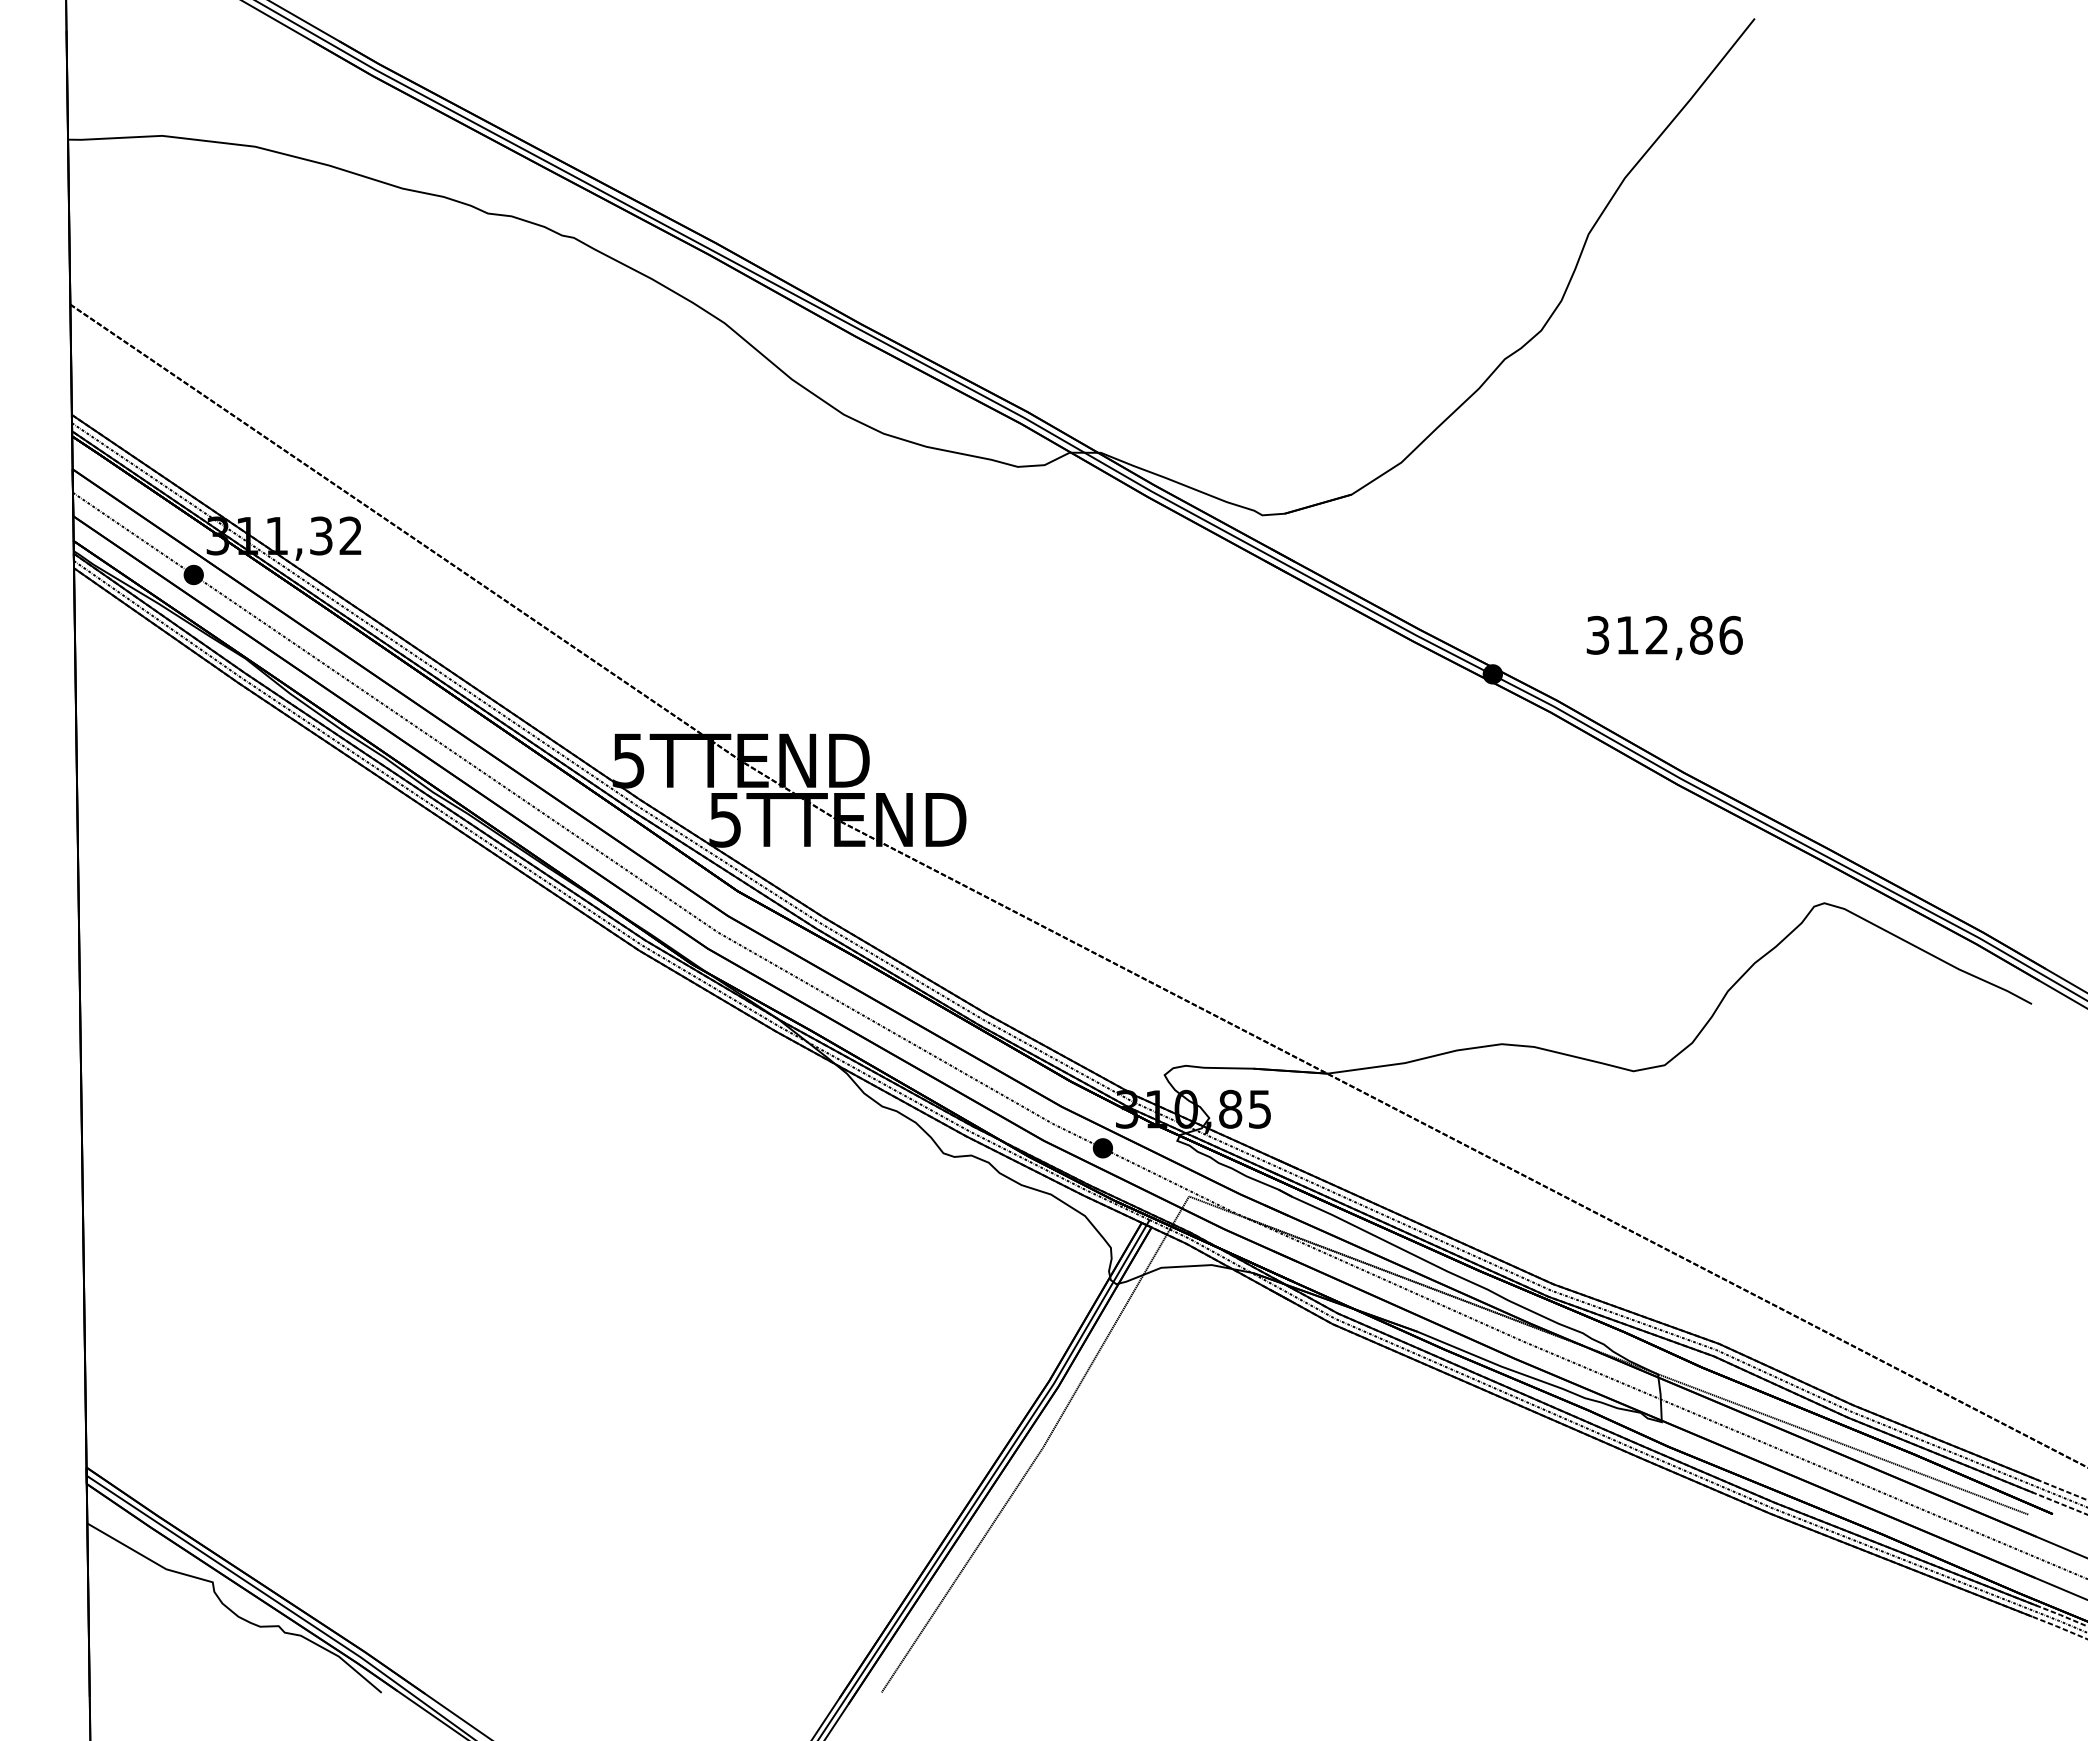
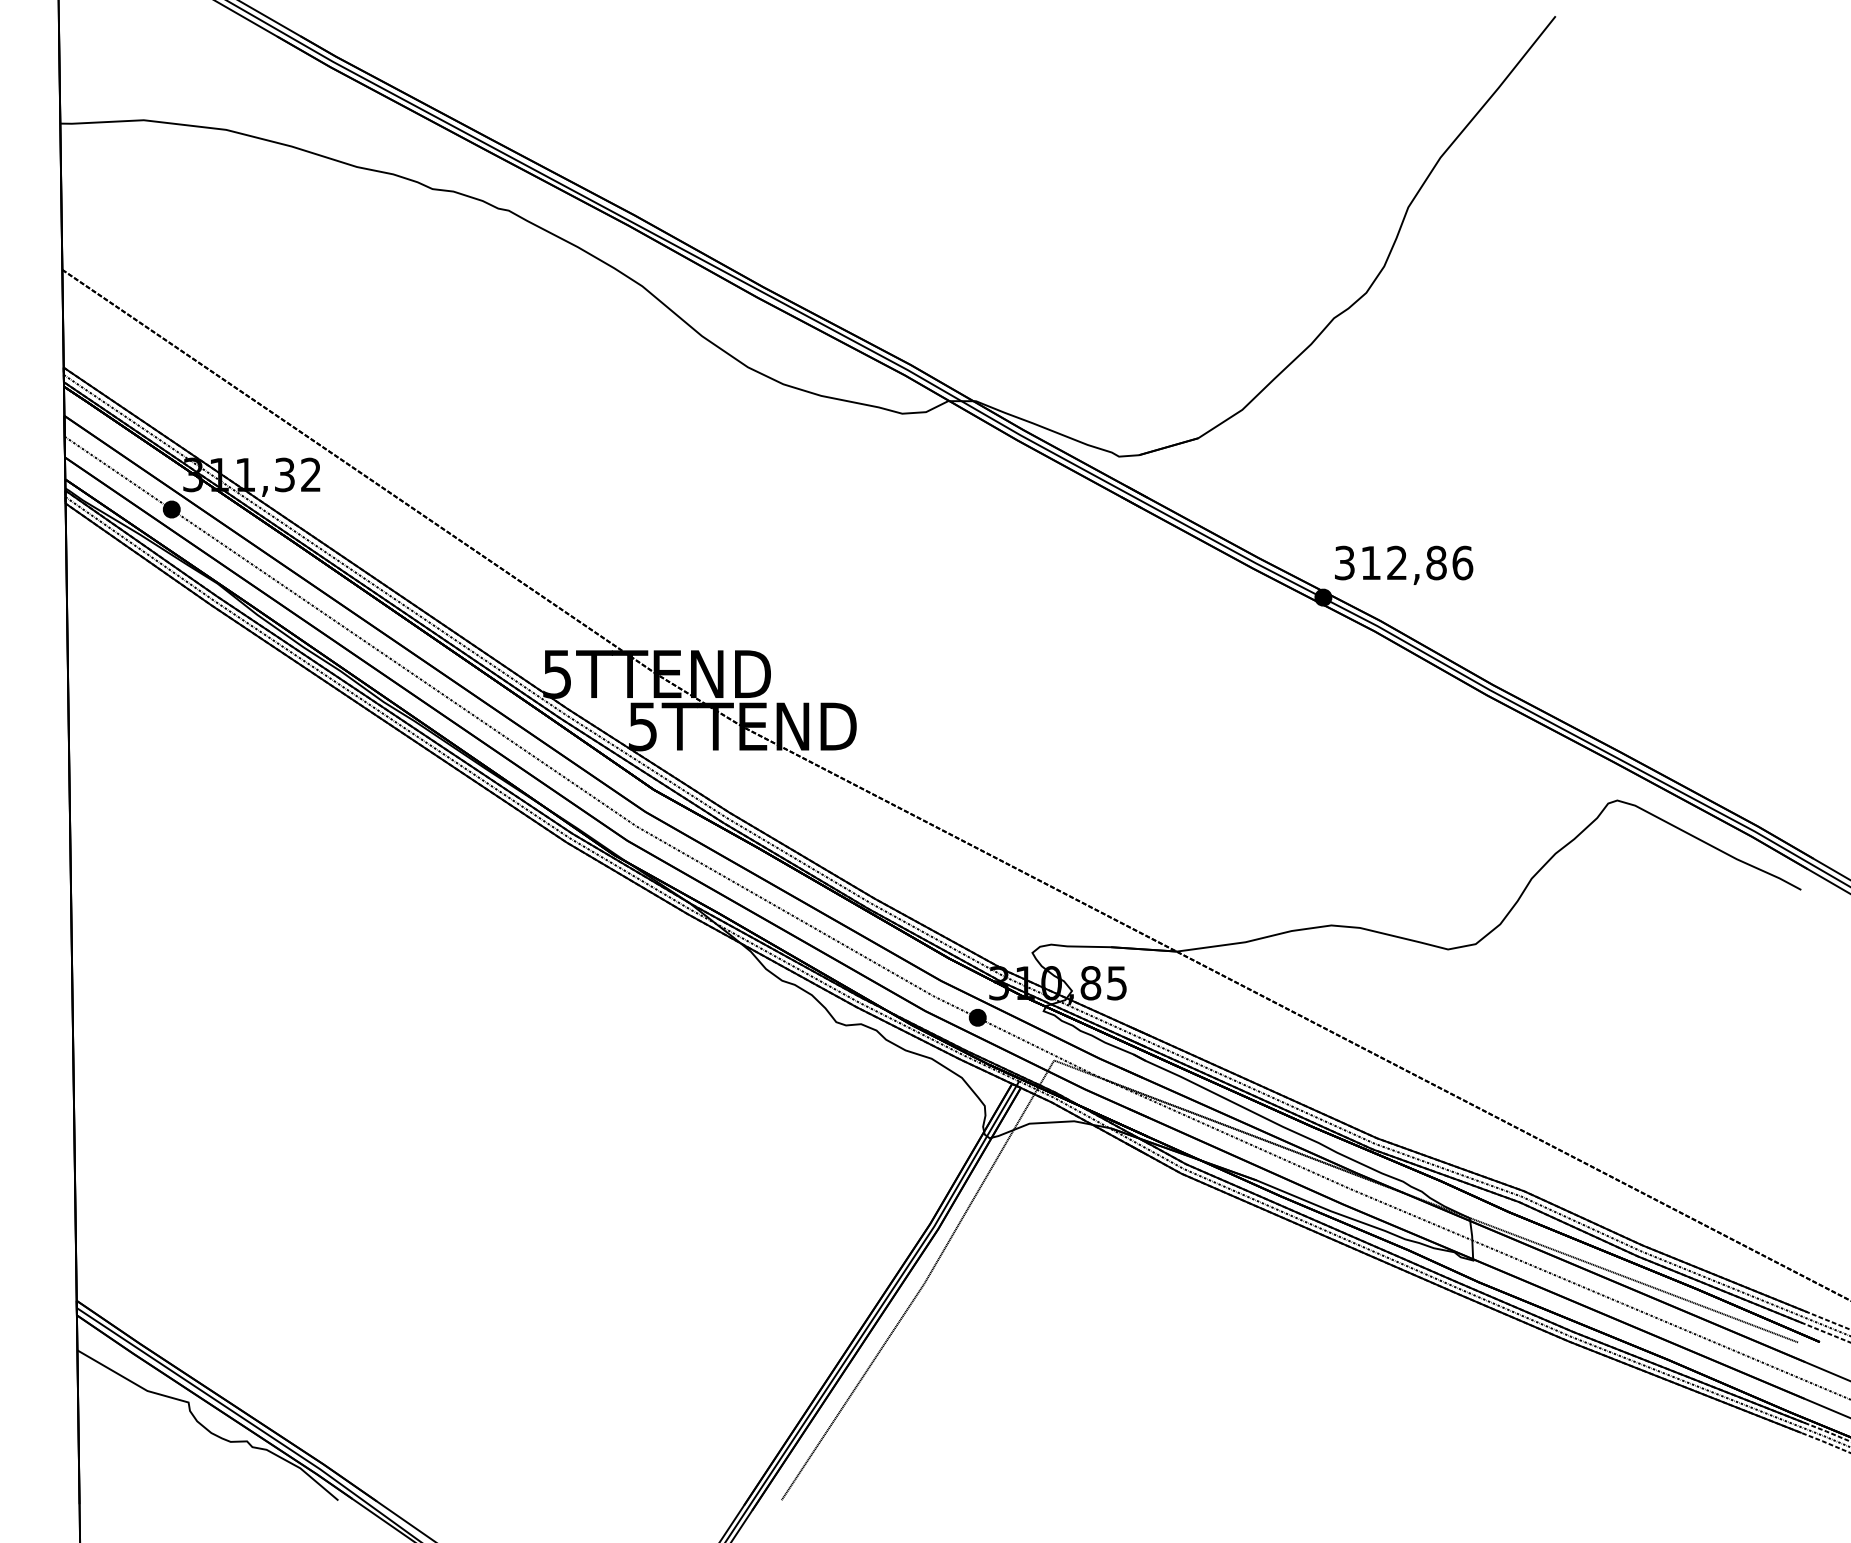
text: (1664, 638) -> (1403, 565), moved

